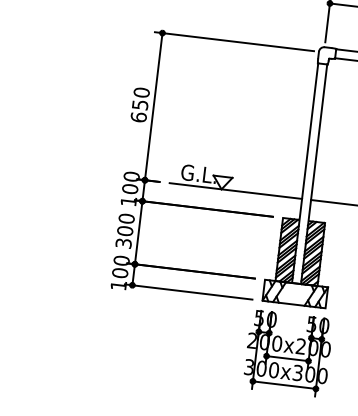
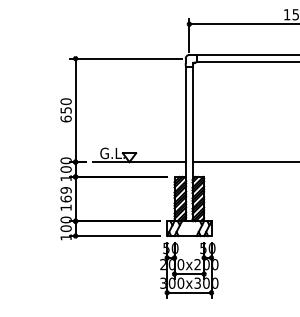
text: (124, 231) -> (65, 199), 300 -> 169

